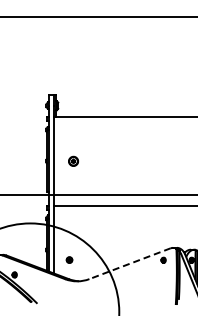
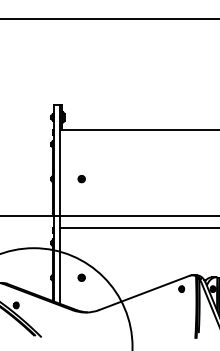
part: (73, 160) -> (81, 178), size x0.62
part: (69, 259) -> (81, 277), moved
line: (129, 263) -> (143, 292), dashed -> solid

